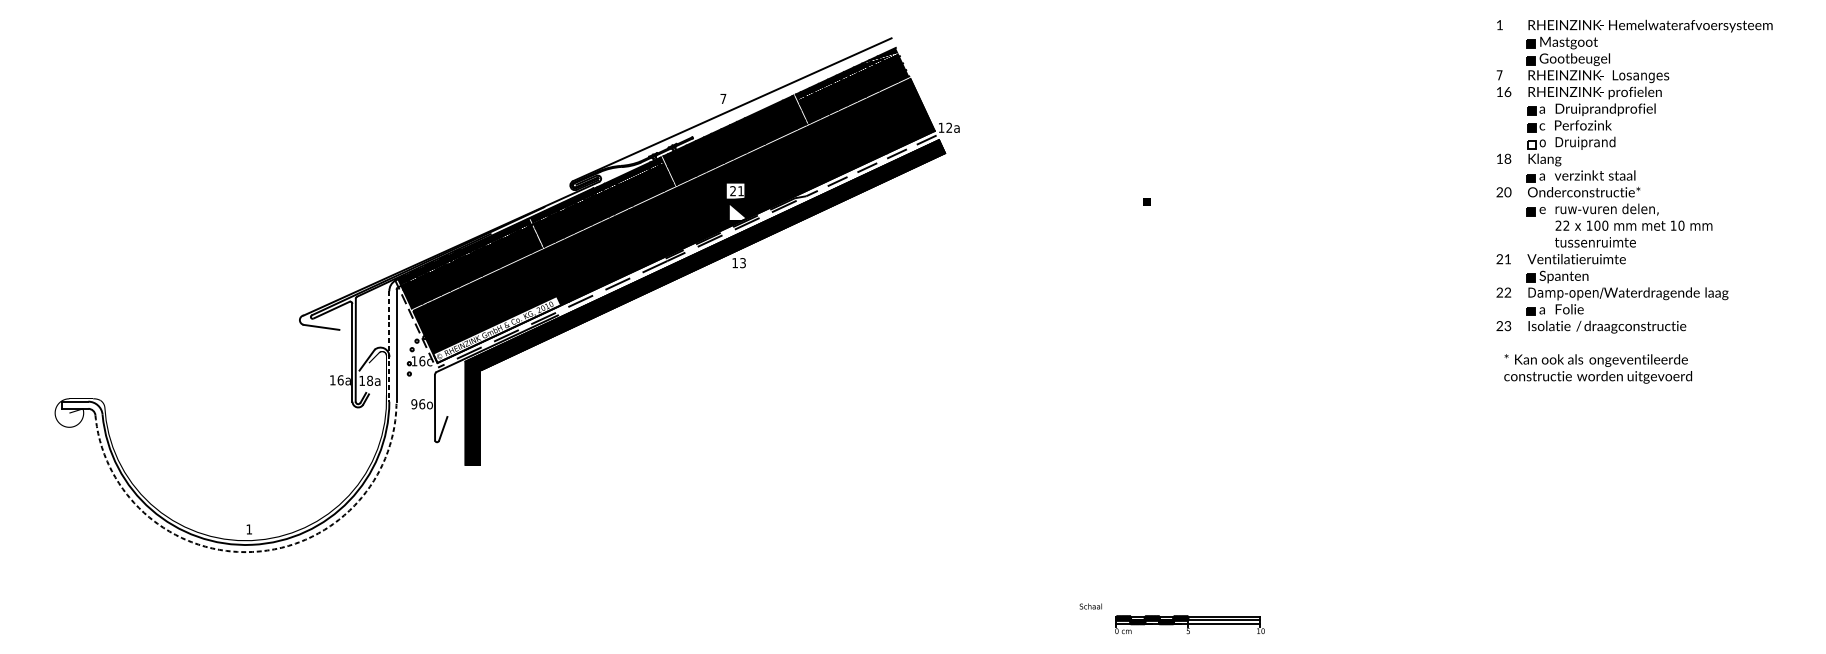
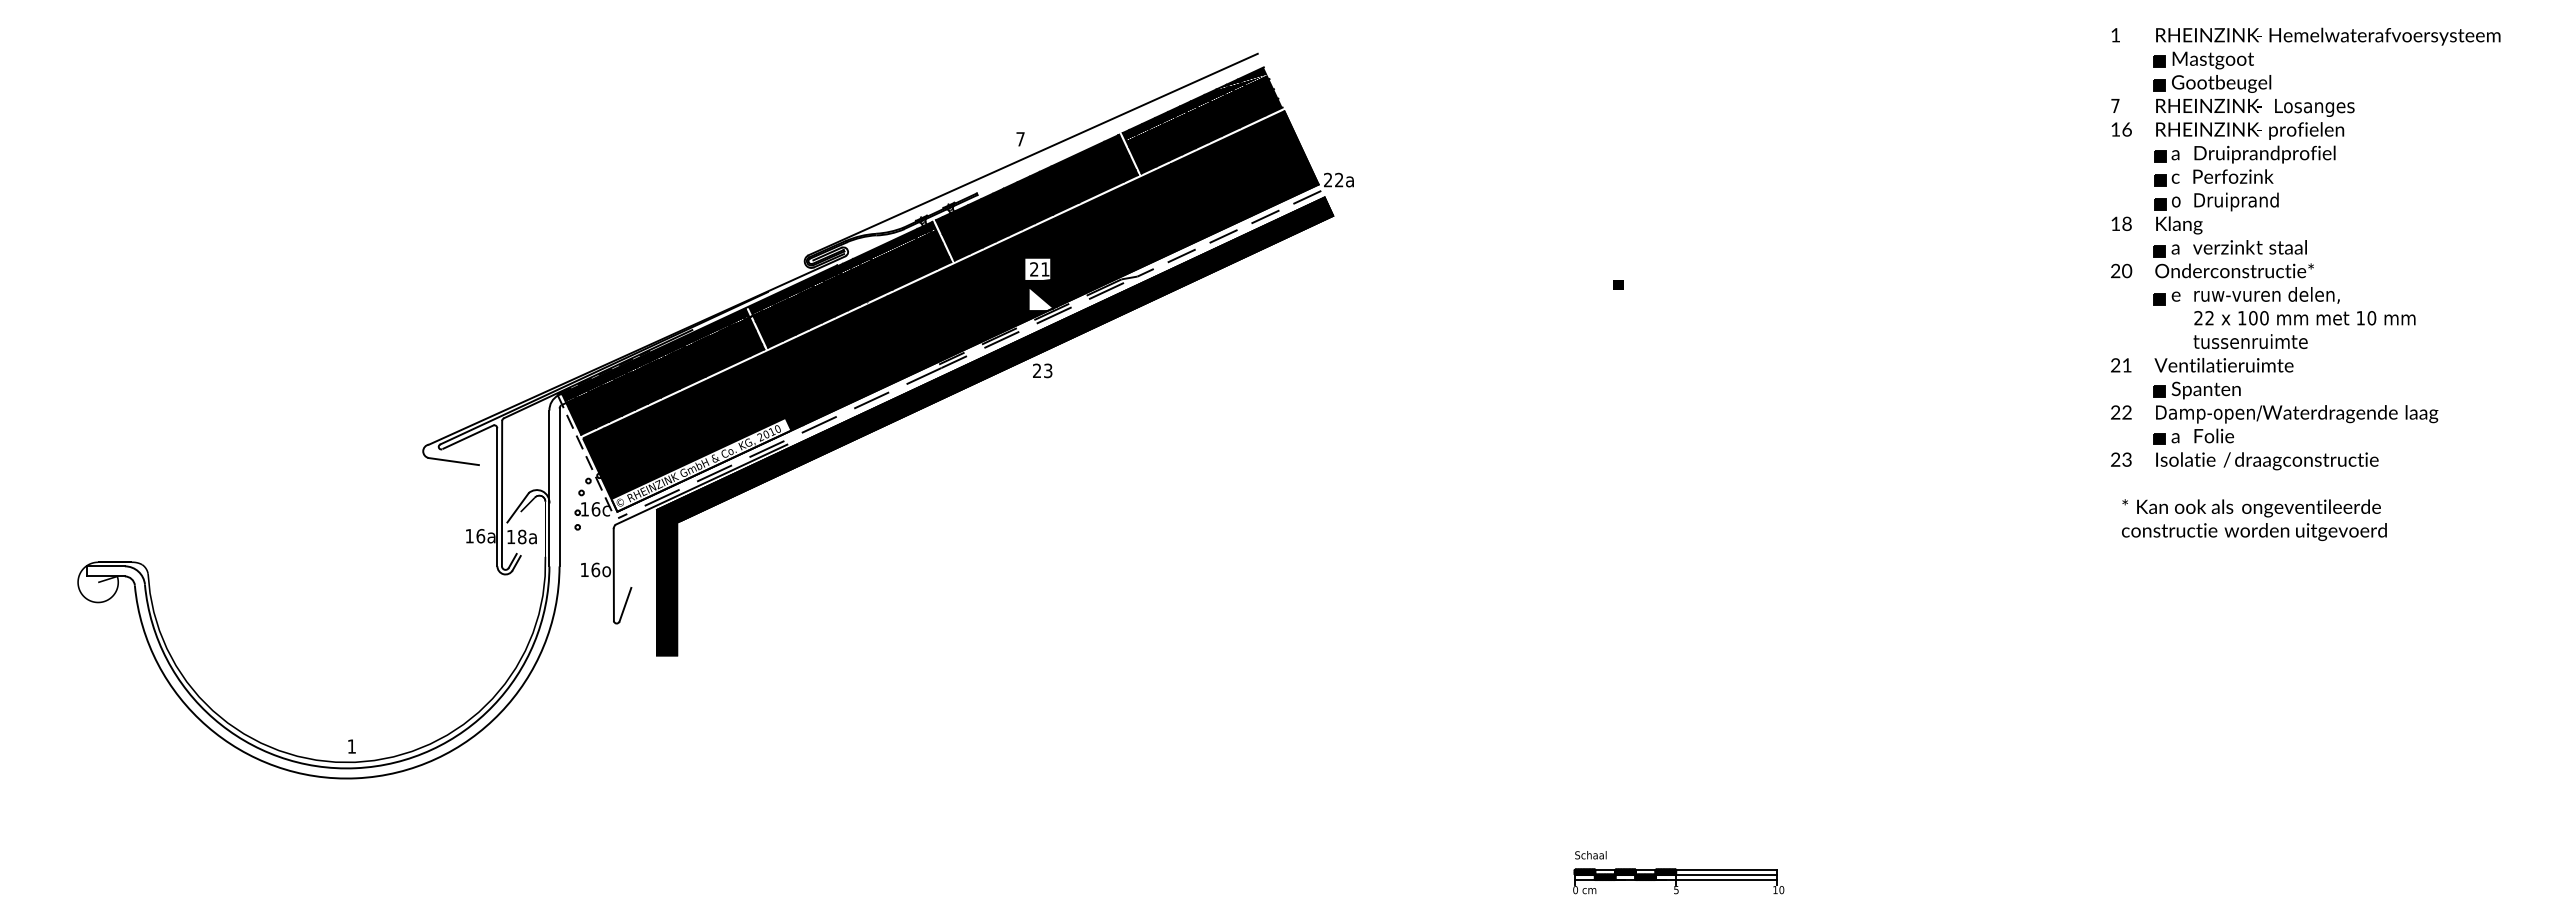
text: (941, 127) -> (1328, 179), 12a -> 22a
fill: (1531, 144) -> (2160, 203), added
text: (735, 262) -> (1037, 370), 13 -> 23
line: (389, 346) -> (549, 488), dashed -> solid
text: (414, 403) -> (584, 569), 96o -> 16o
arc: (252, 552) -> (356, 778), dashed -> solid
text: (1090, 606) -> (1590, 855), moved

